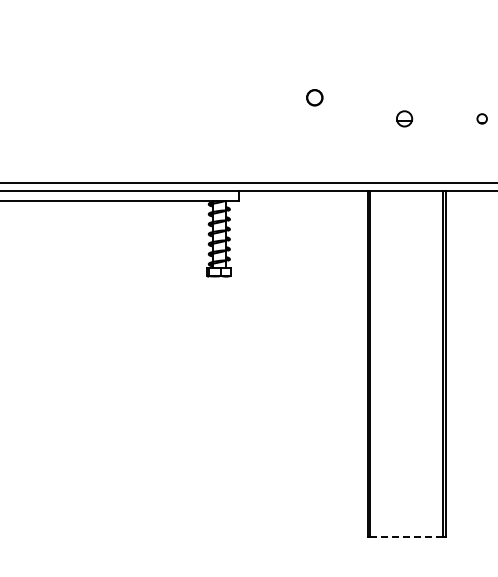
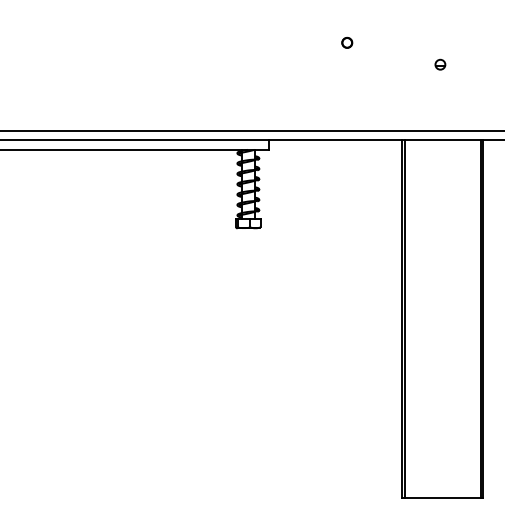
part: (314, 97) -> (347, 42), size x0.62
part: (404, 118) -> (440, 64), size x0.62
line: (406, 536) -> (442, 497), dashed -> solid

